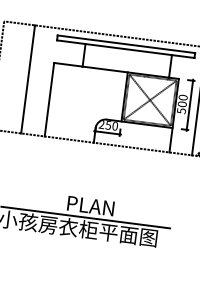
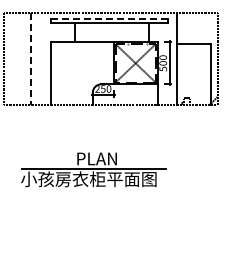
line: (126, 43) -> (109, 18), solid -> dashed
line: (27, 79) -> (30, 59), solid -> dashed

